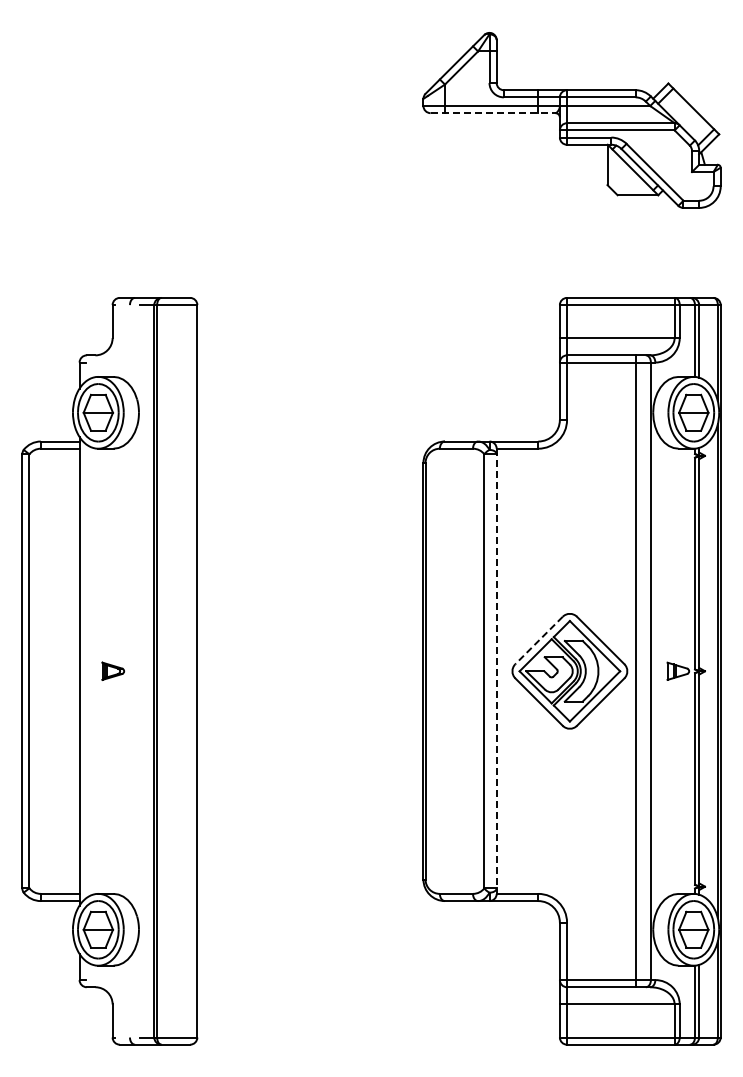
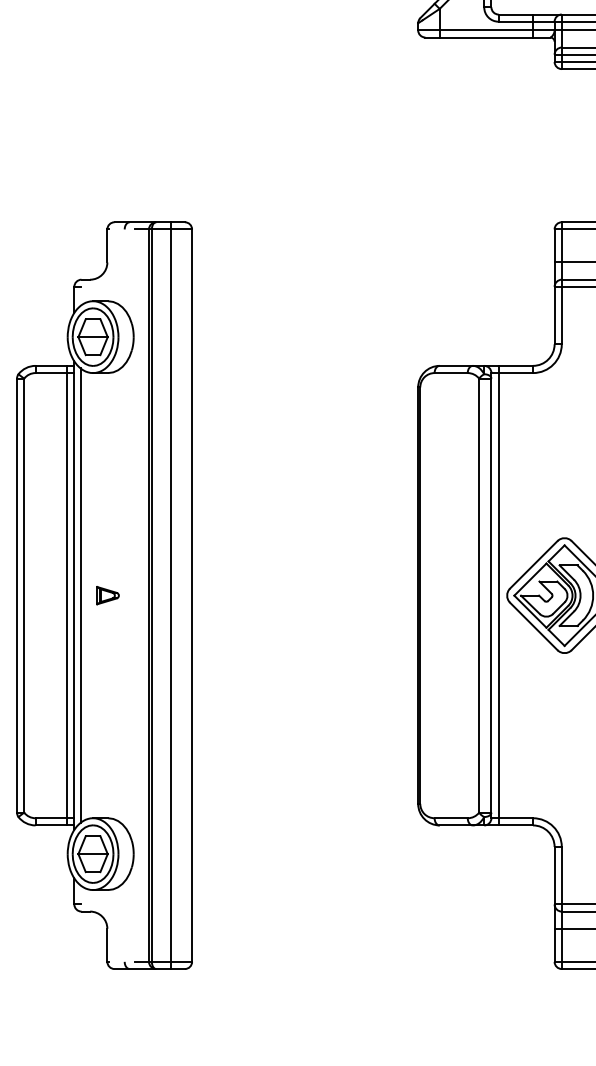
line: (493, 113) -> (488, 37), dashed -> solid
line: (539, 640) -> (534, 564), dashed -> solid
line: (175, 670) -> (170, 594), added
line: (72, 671) -> (67, 595), added
line: (85, 671) -> (80, 595), added
line: (496, 671) -> (491, 595), dashed -> solid
line: (503, 671) -> (498, 595), added

